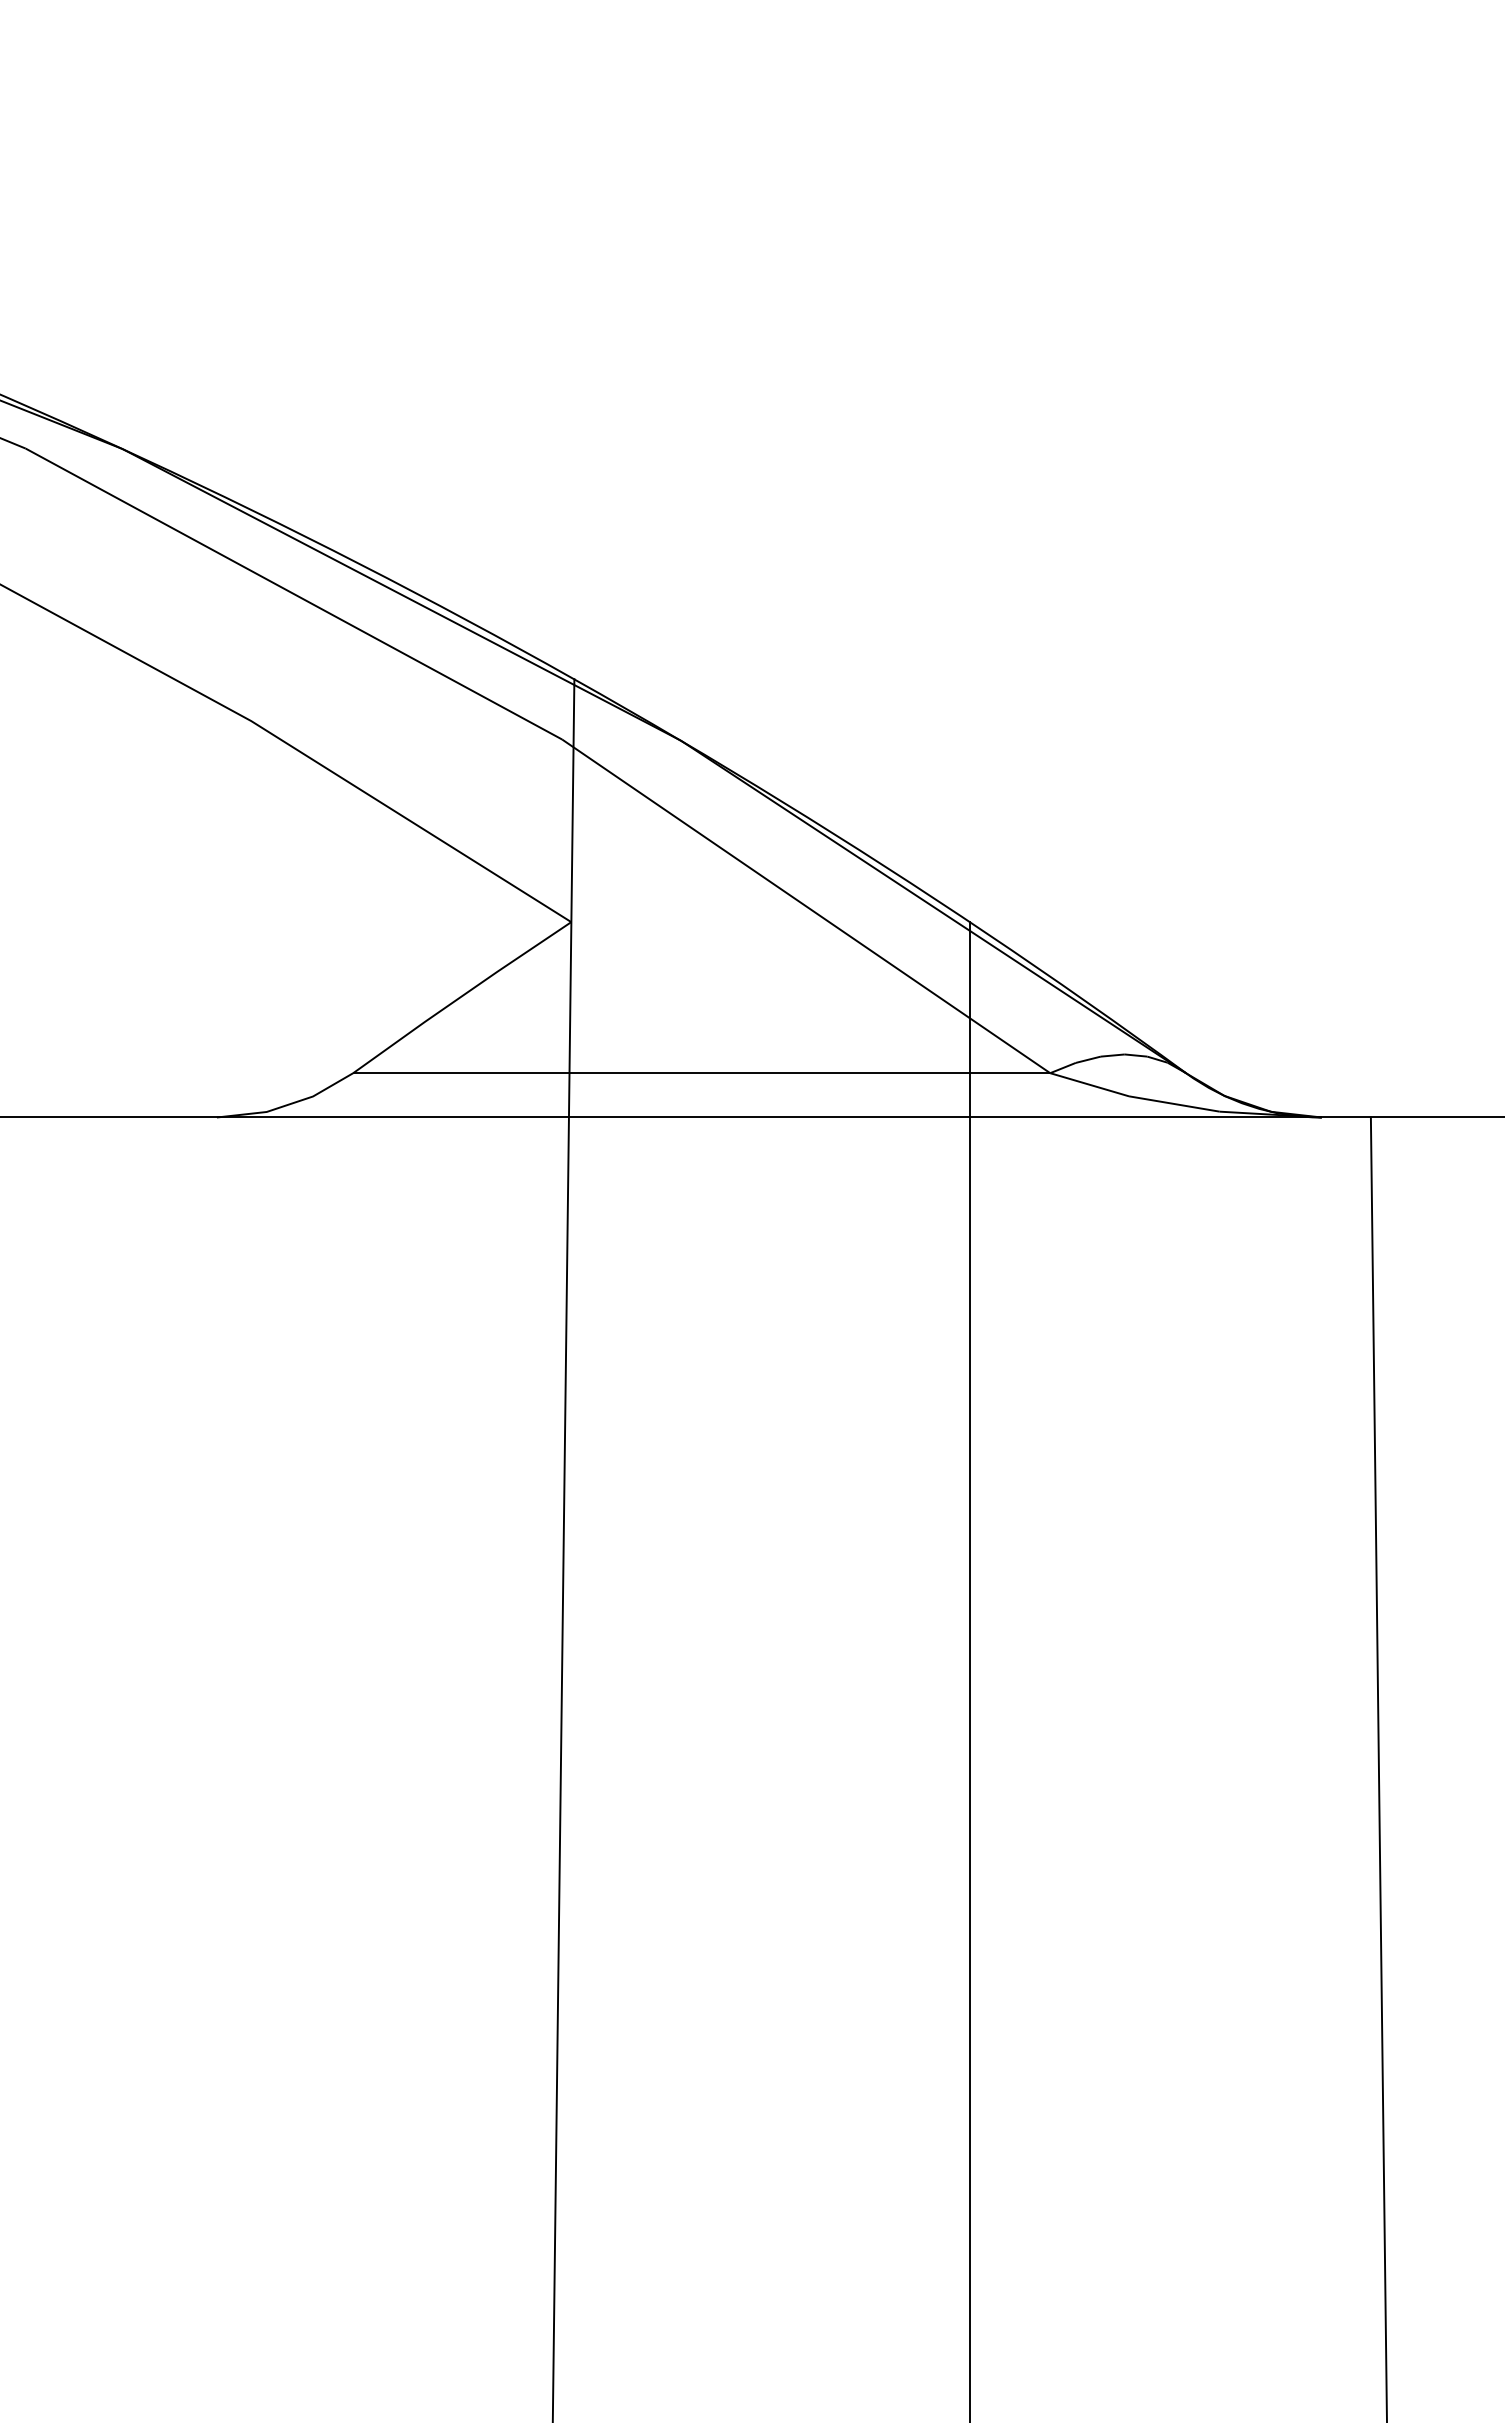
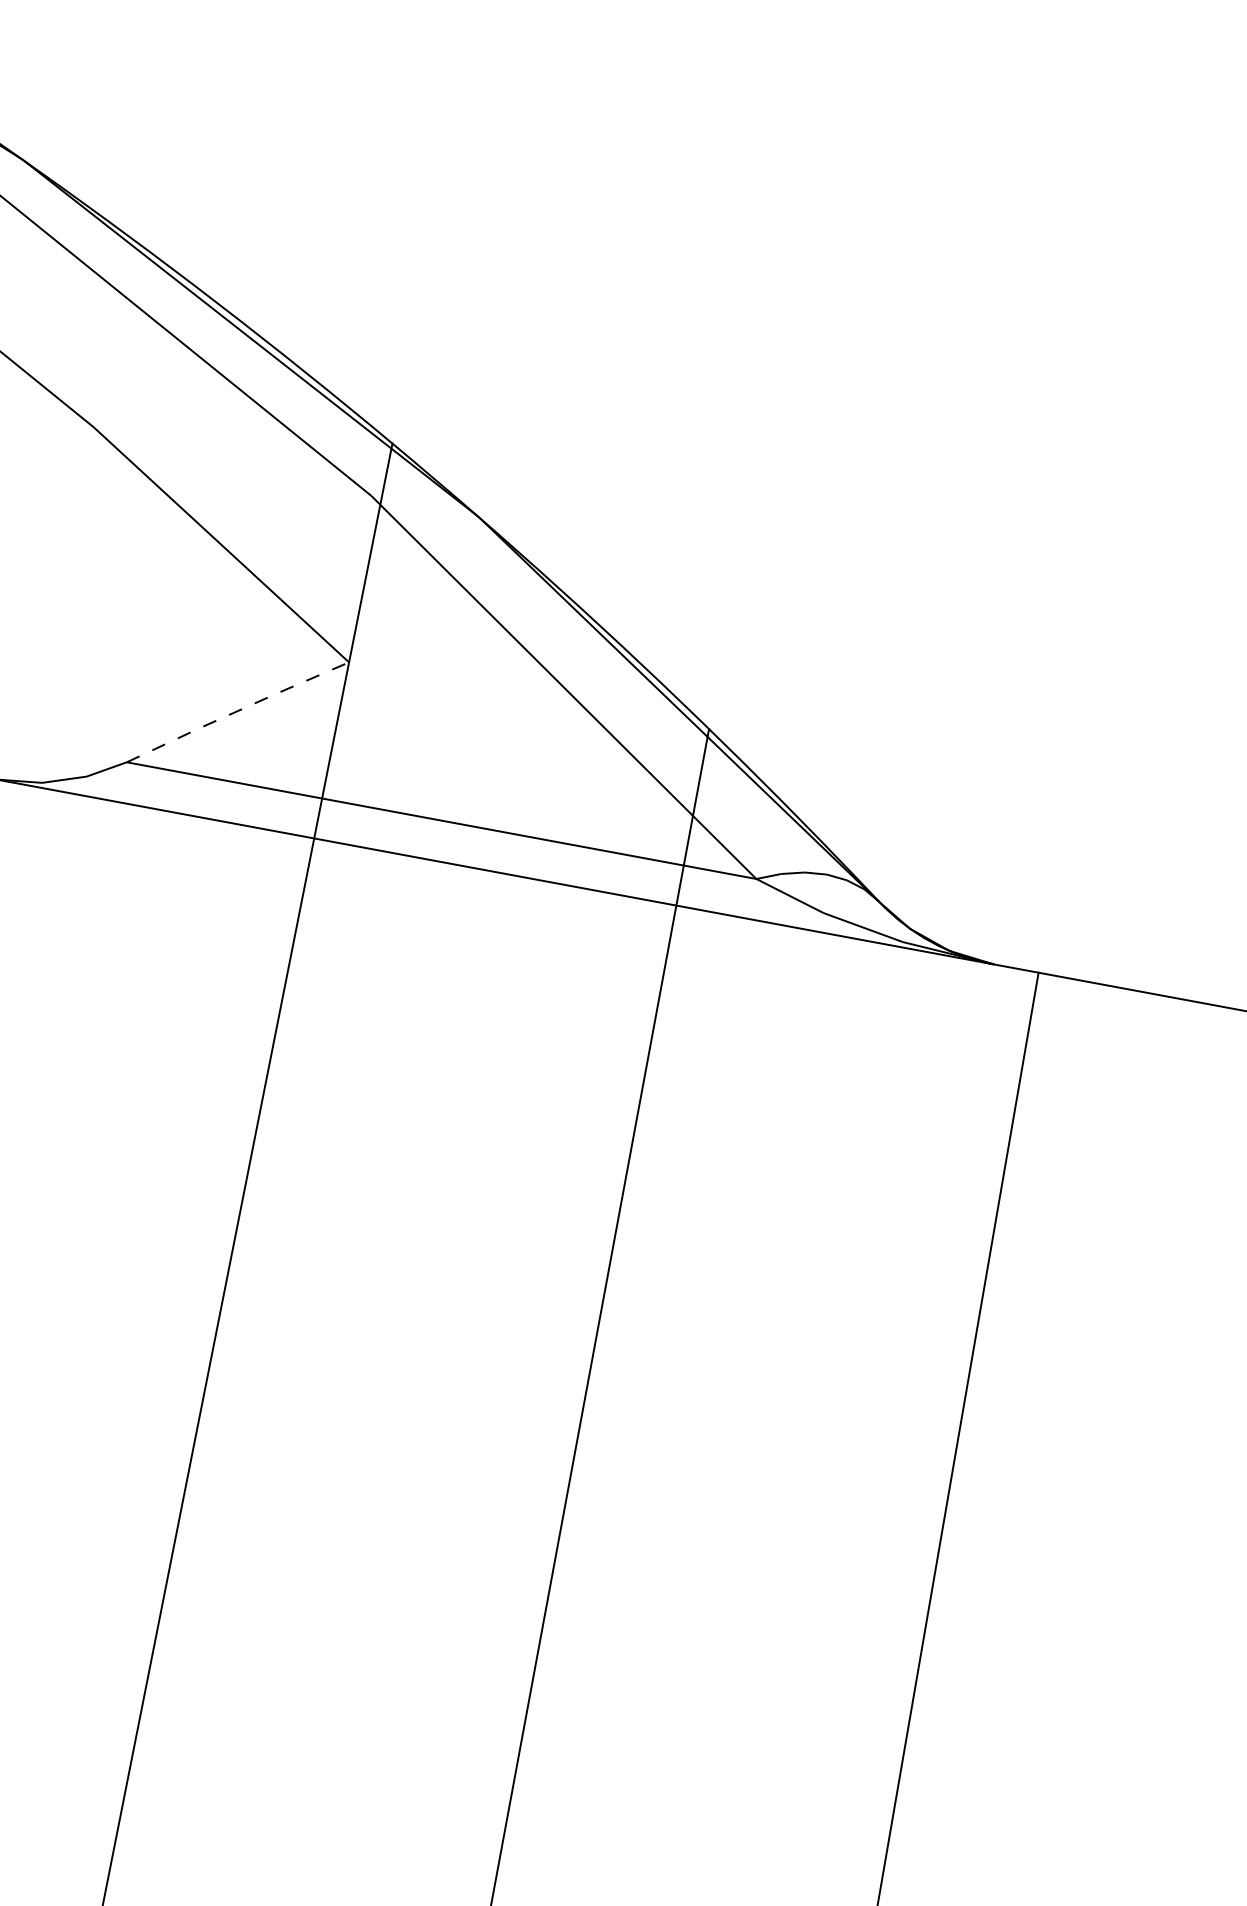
line: (461, 996) -> (237, 711), solid -> dashed

